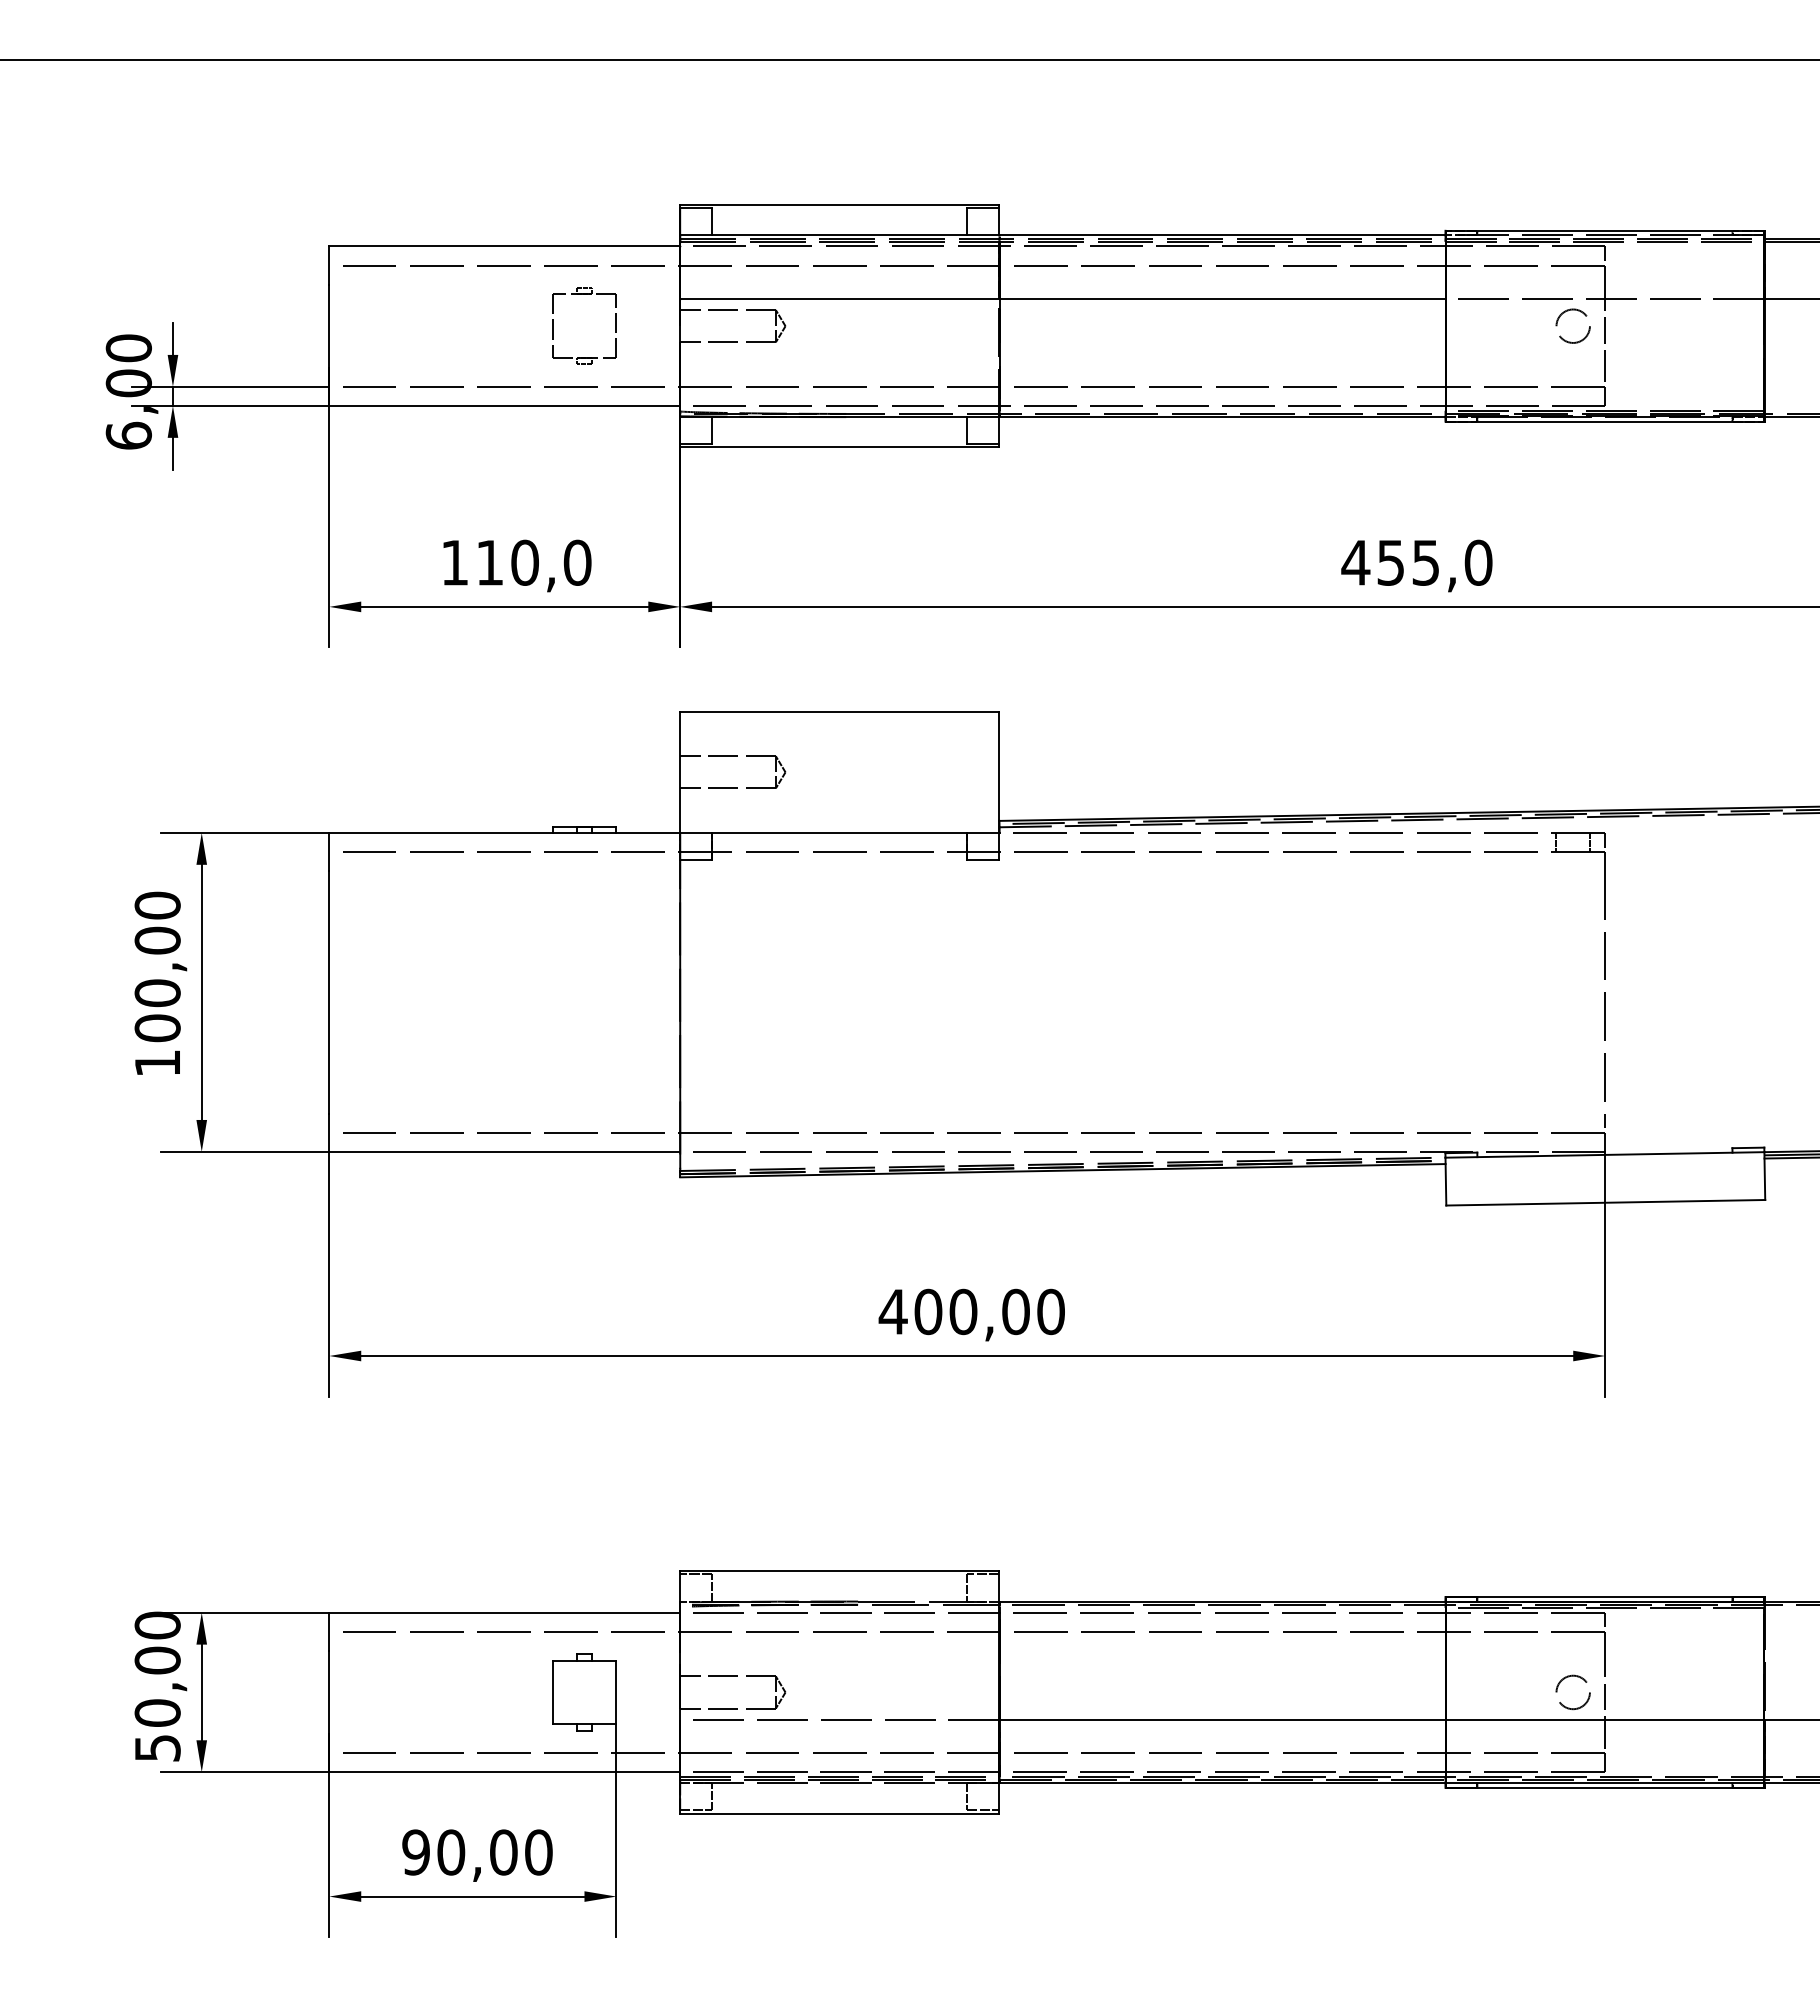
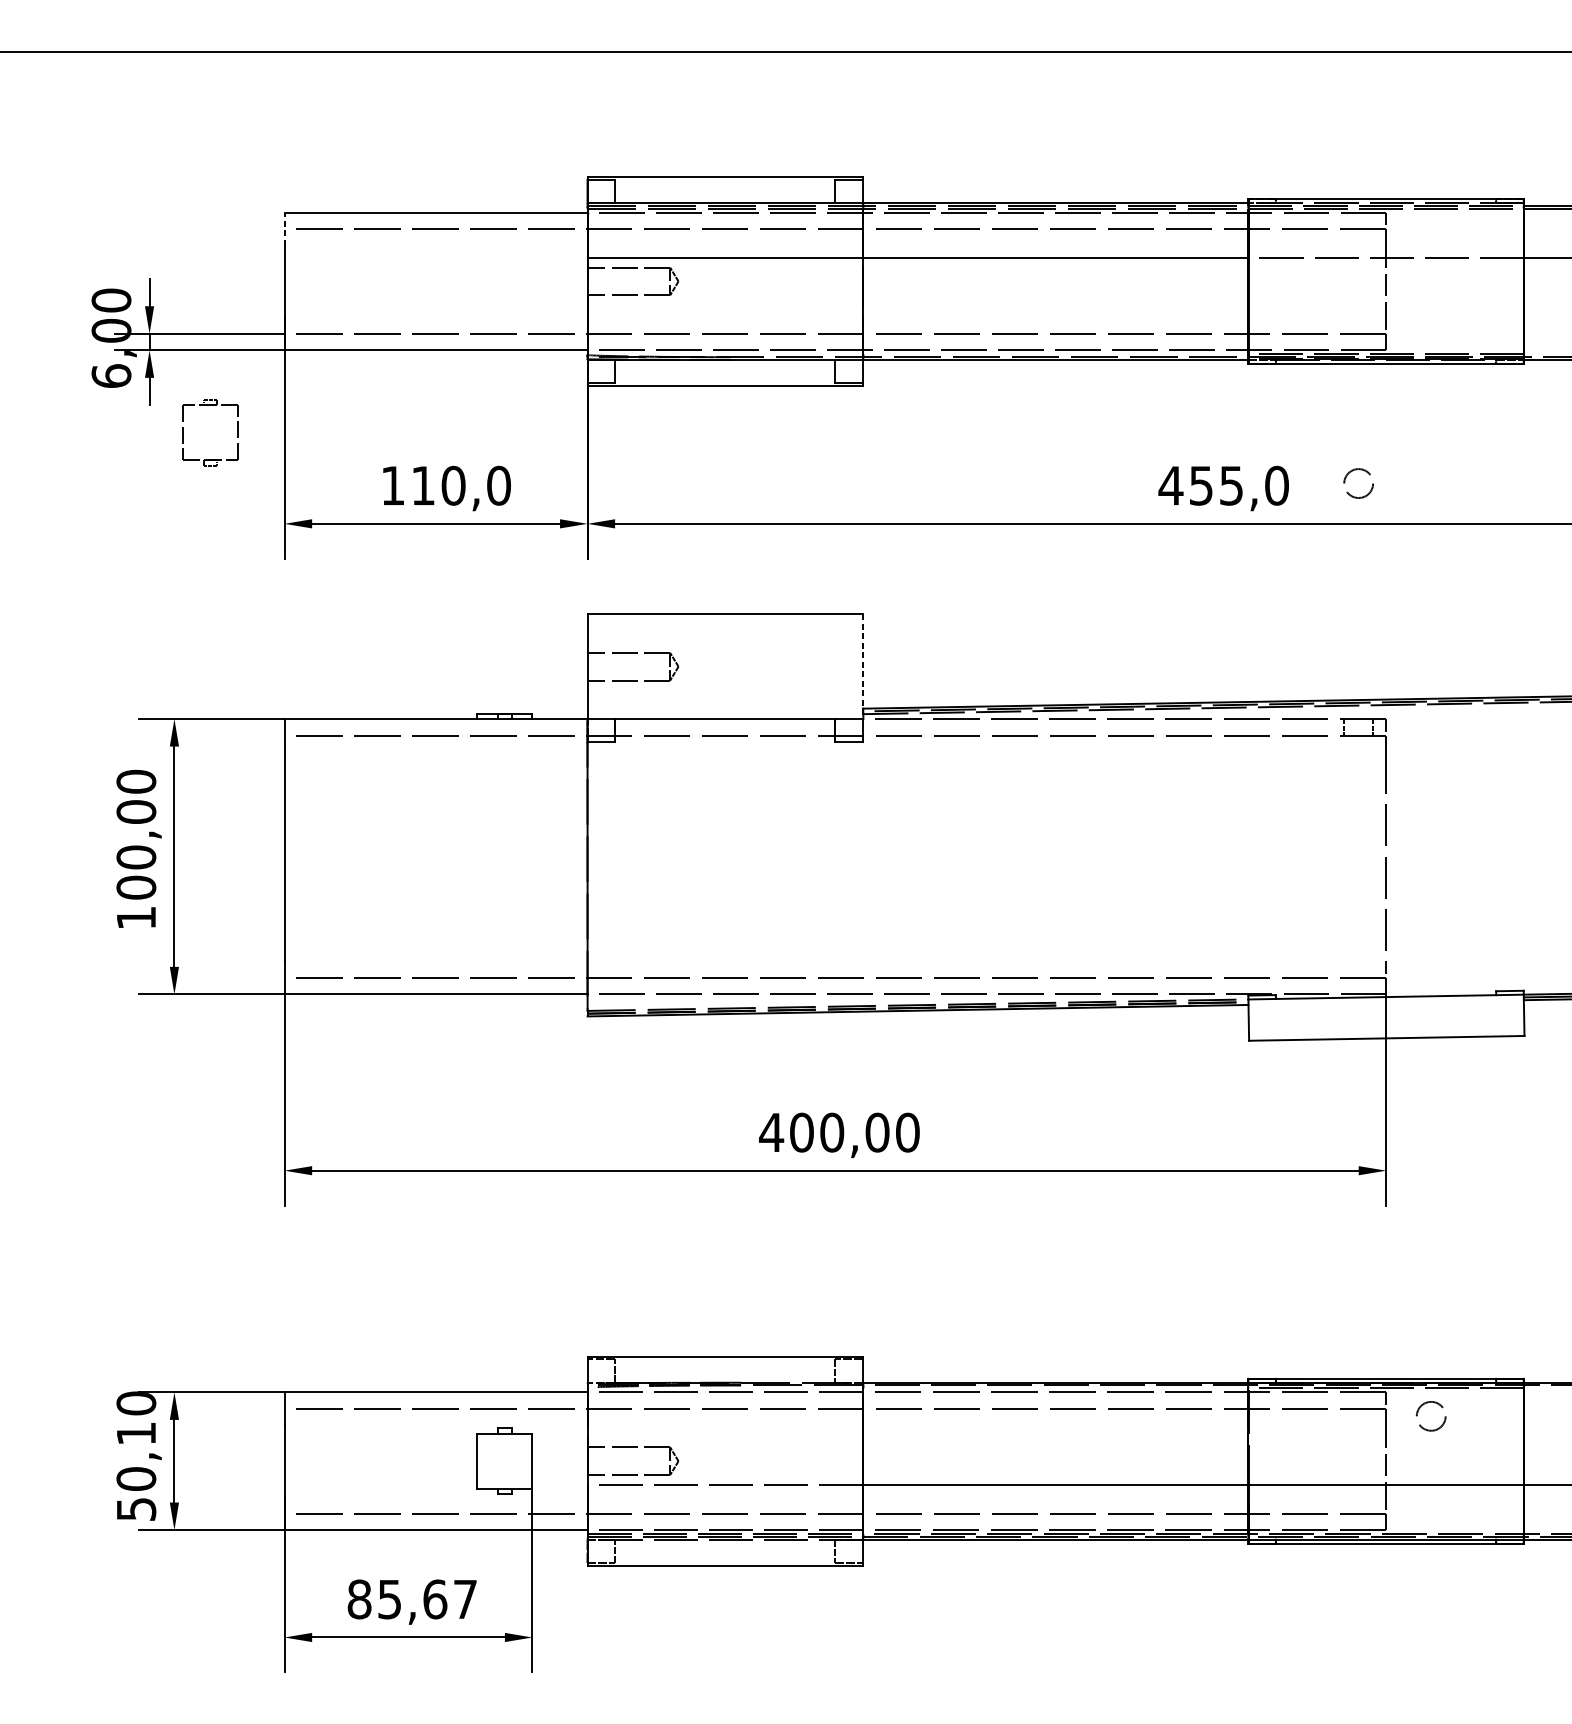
line: (329, 265) -> (284, 229), solid -> dashed
part: (584, 294) -> (210, 405), moved
circle: (1572, 325) -> (1358, 482), moved
line: (999, 772) -> (863, 666), solid -> dashed
text: (157, 1660) -> (136, 1433), 50,00 -> 50,10
circle: (1572, 1692) -> (1430, 1416), moved
text: (477, 1852) -> (412, 1599), 90,00 -> 85,67

